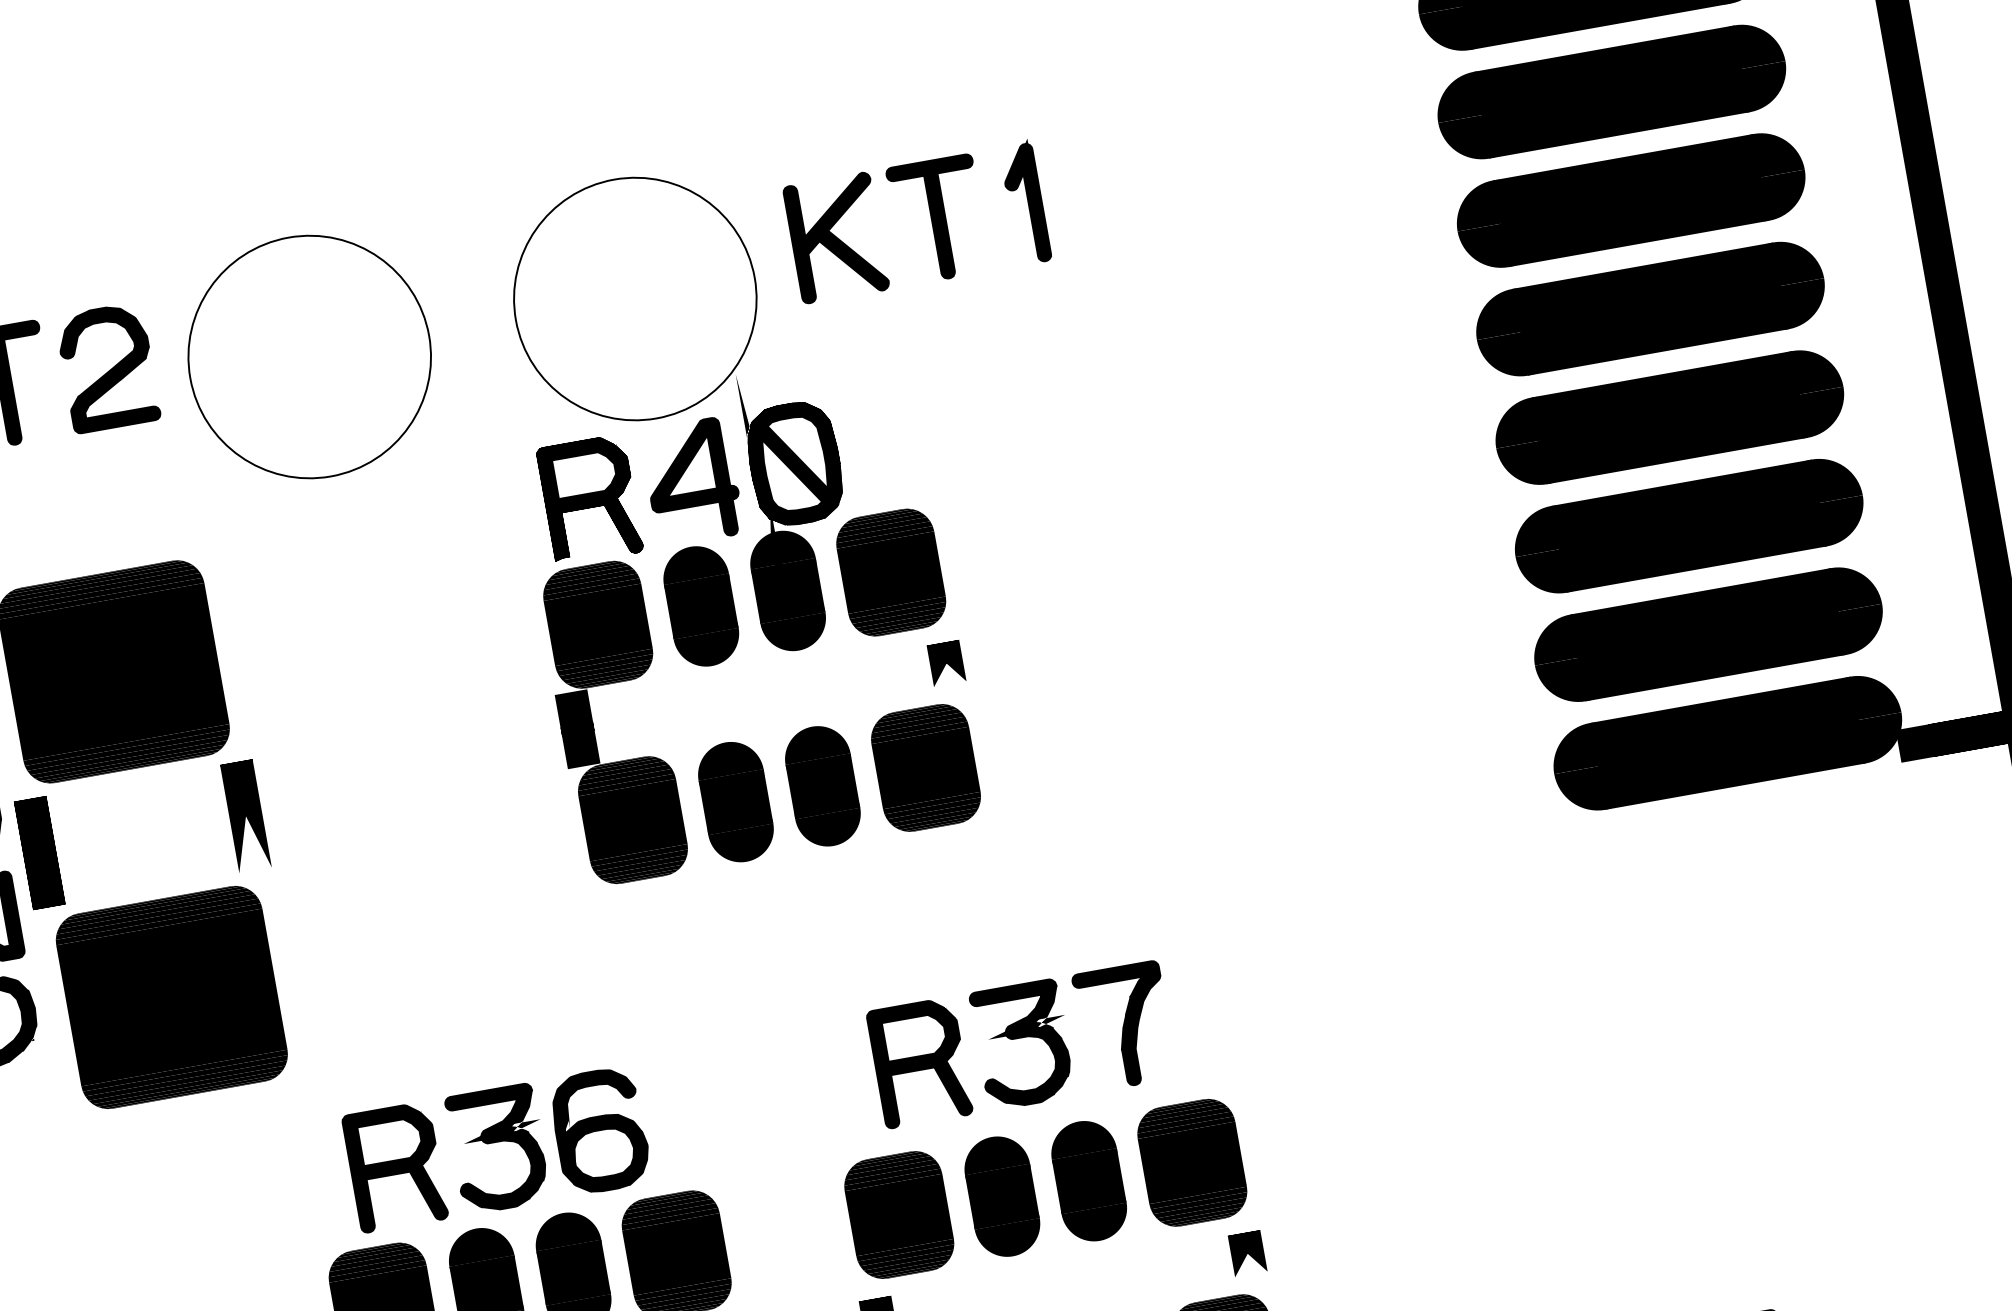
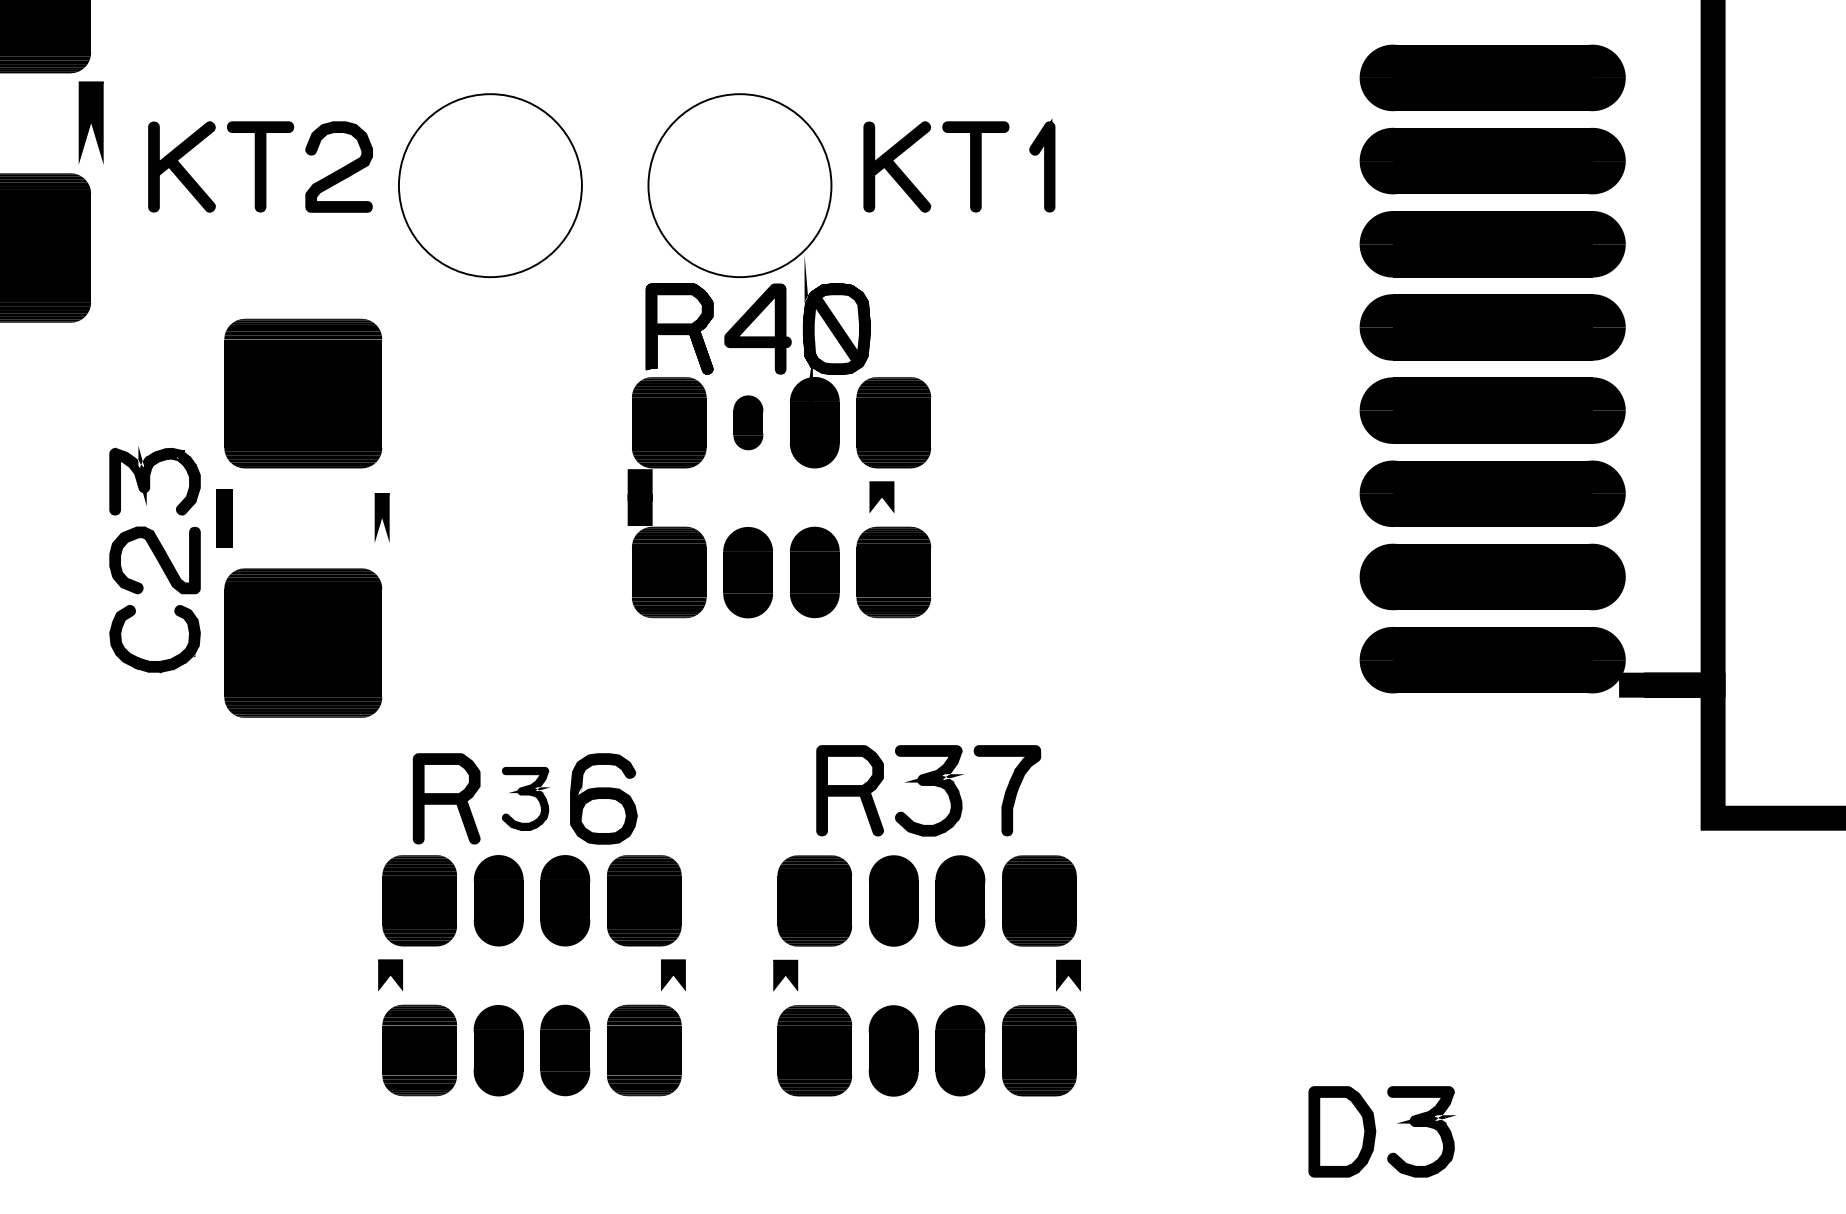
part: (701, 606) -> (748, 422), size x0.6
part: (945, 662) -> (881, 496), moved
part: (244, 815) -> (381, 517), size x0.6
part: (40, 853) -> (224, 518), size x0.7
part: (497, 1148) -> (525, 798), size x0.7

